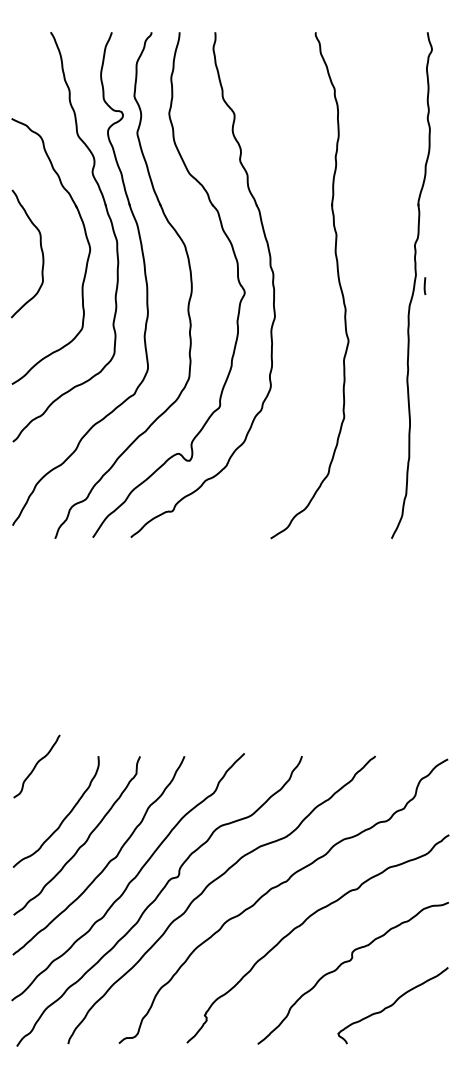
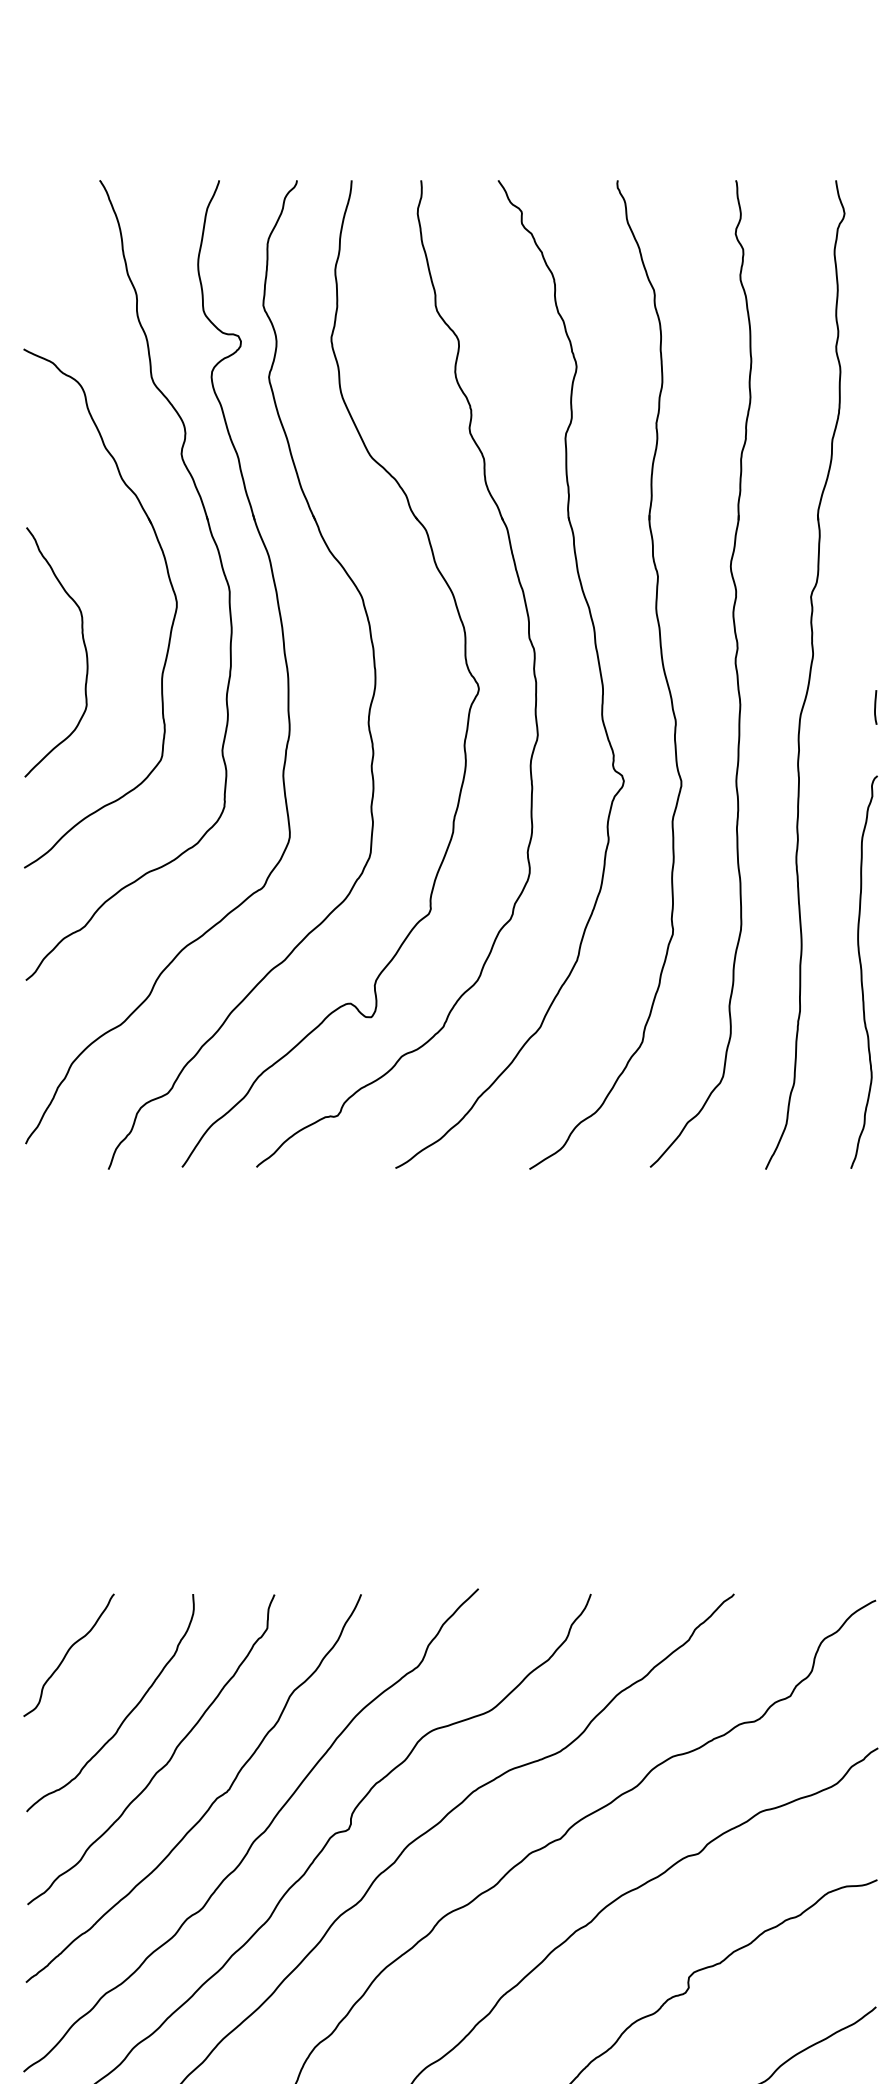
curve: (40, 249) -> (81, 643), moved
part: (304, 276) -> (595, 657), added
part: (375, 282) -> (734, 669), added
line: (424, 285) -> (874, 706), moved
curve: (441, 437) -> (863, 971), added
curve: (36, 766) -> (68, 1655), moved

